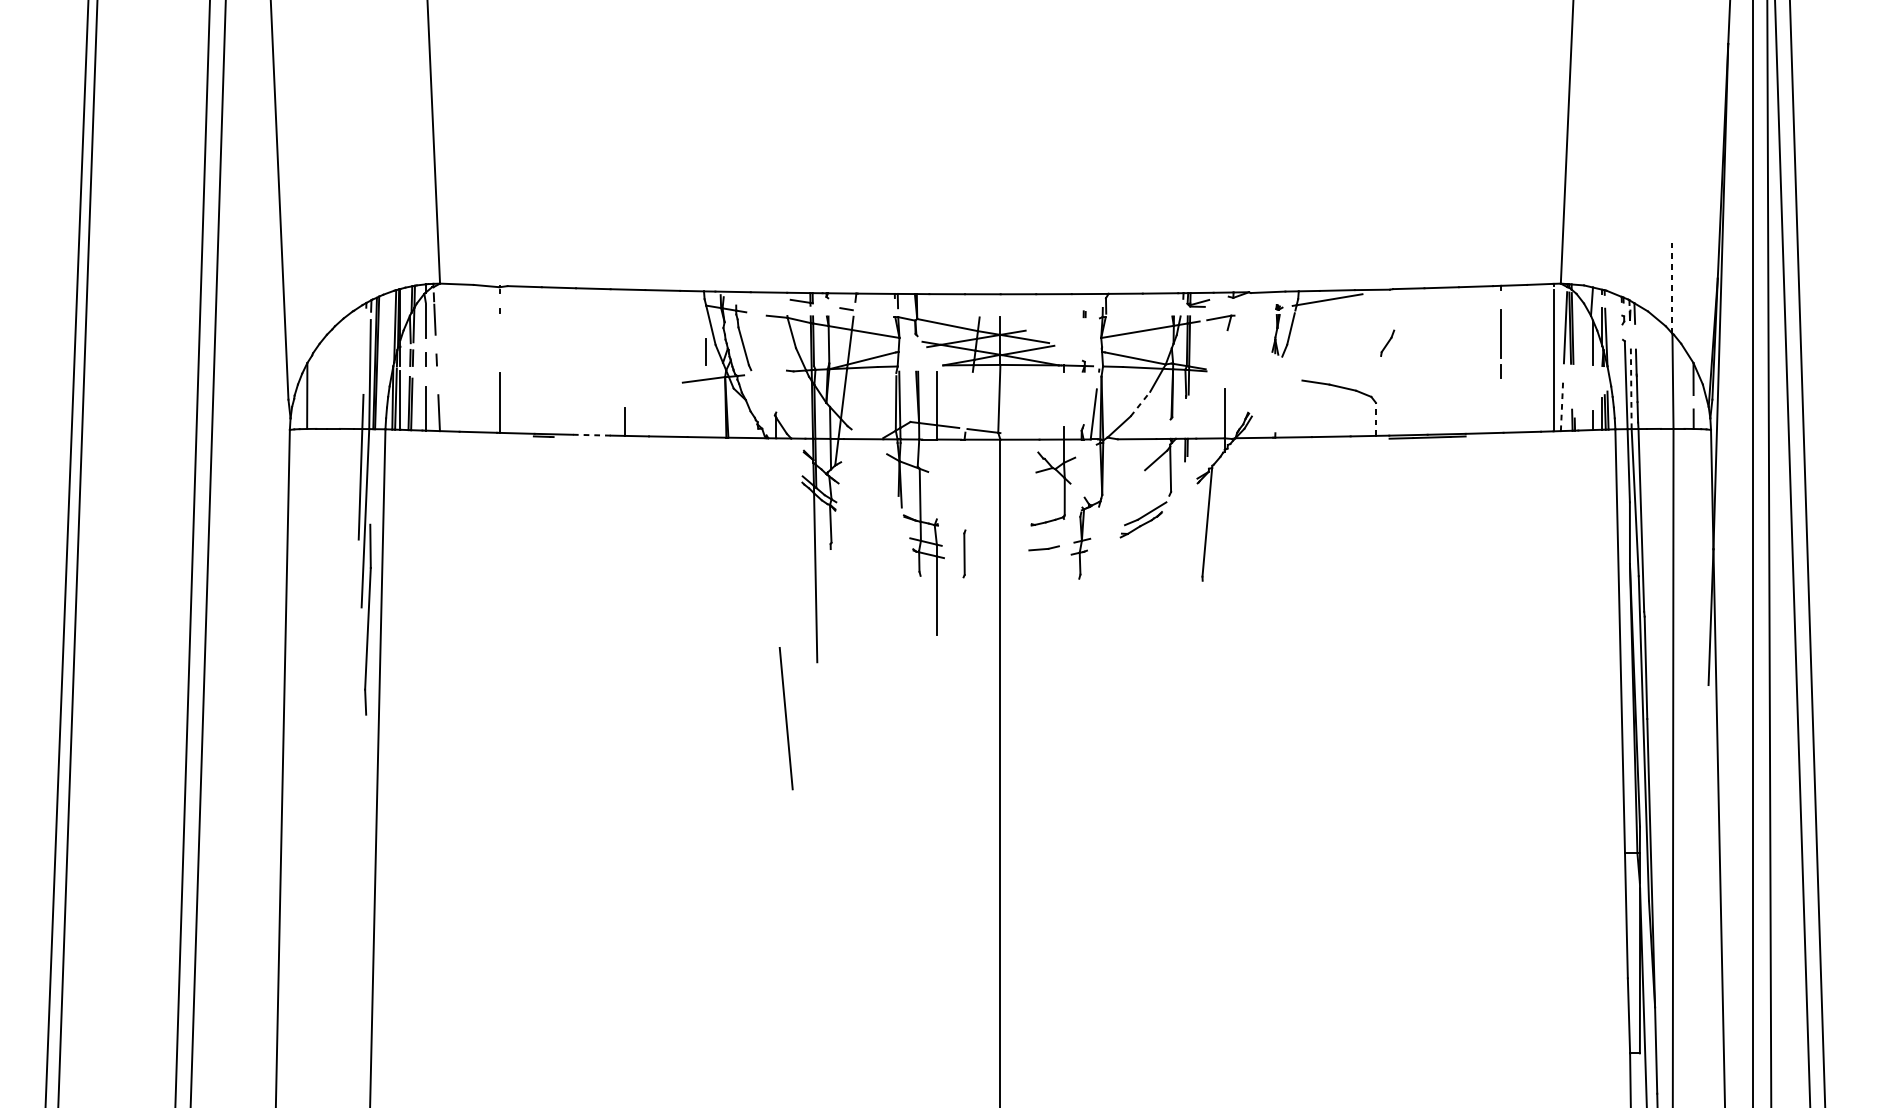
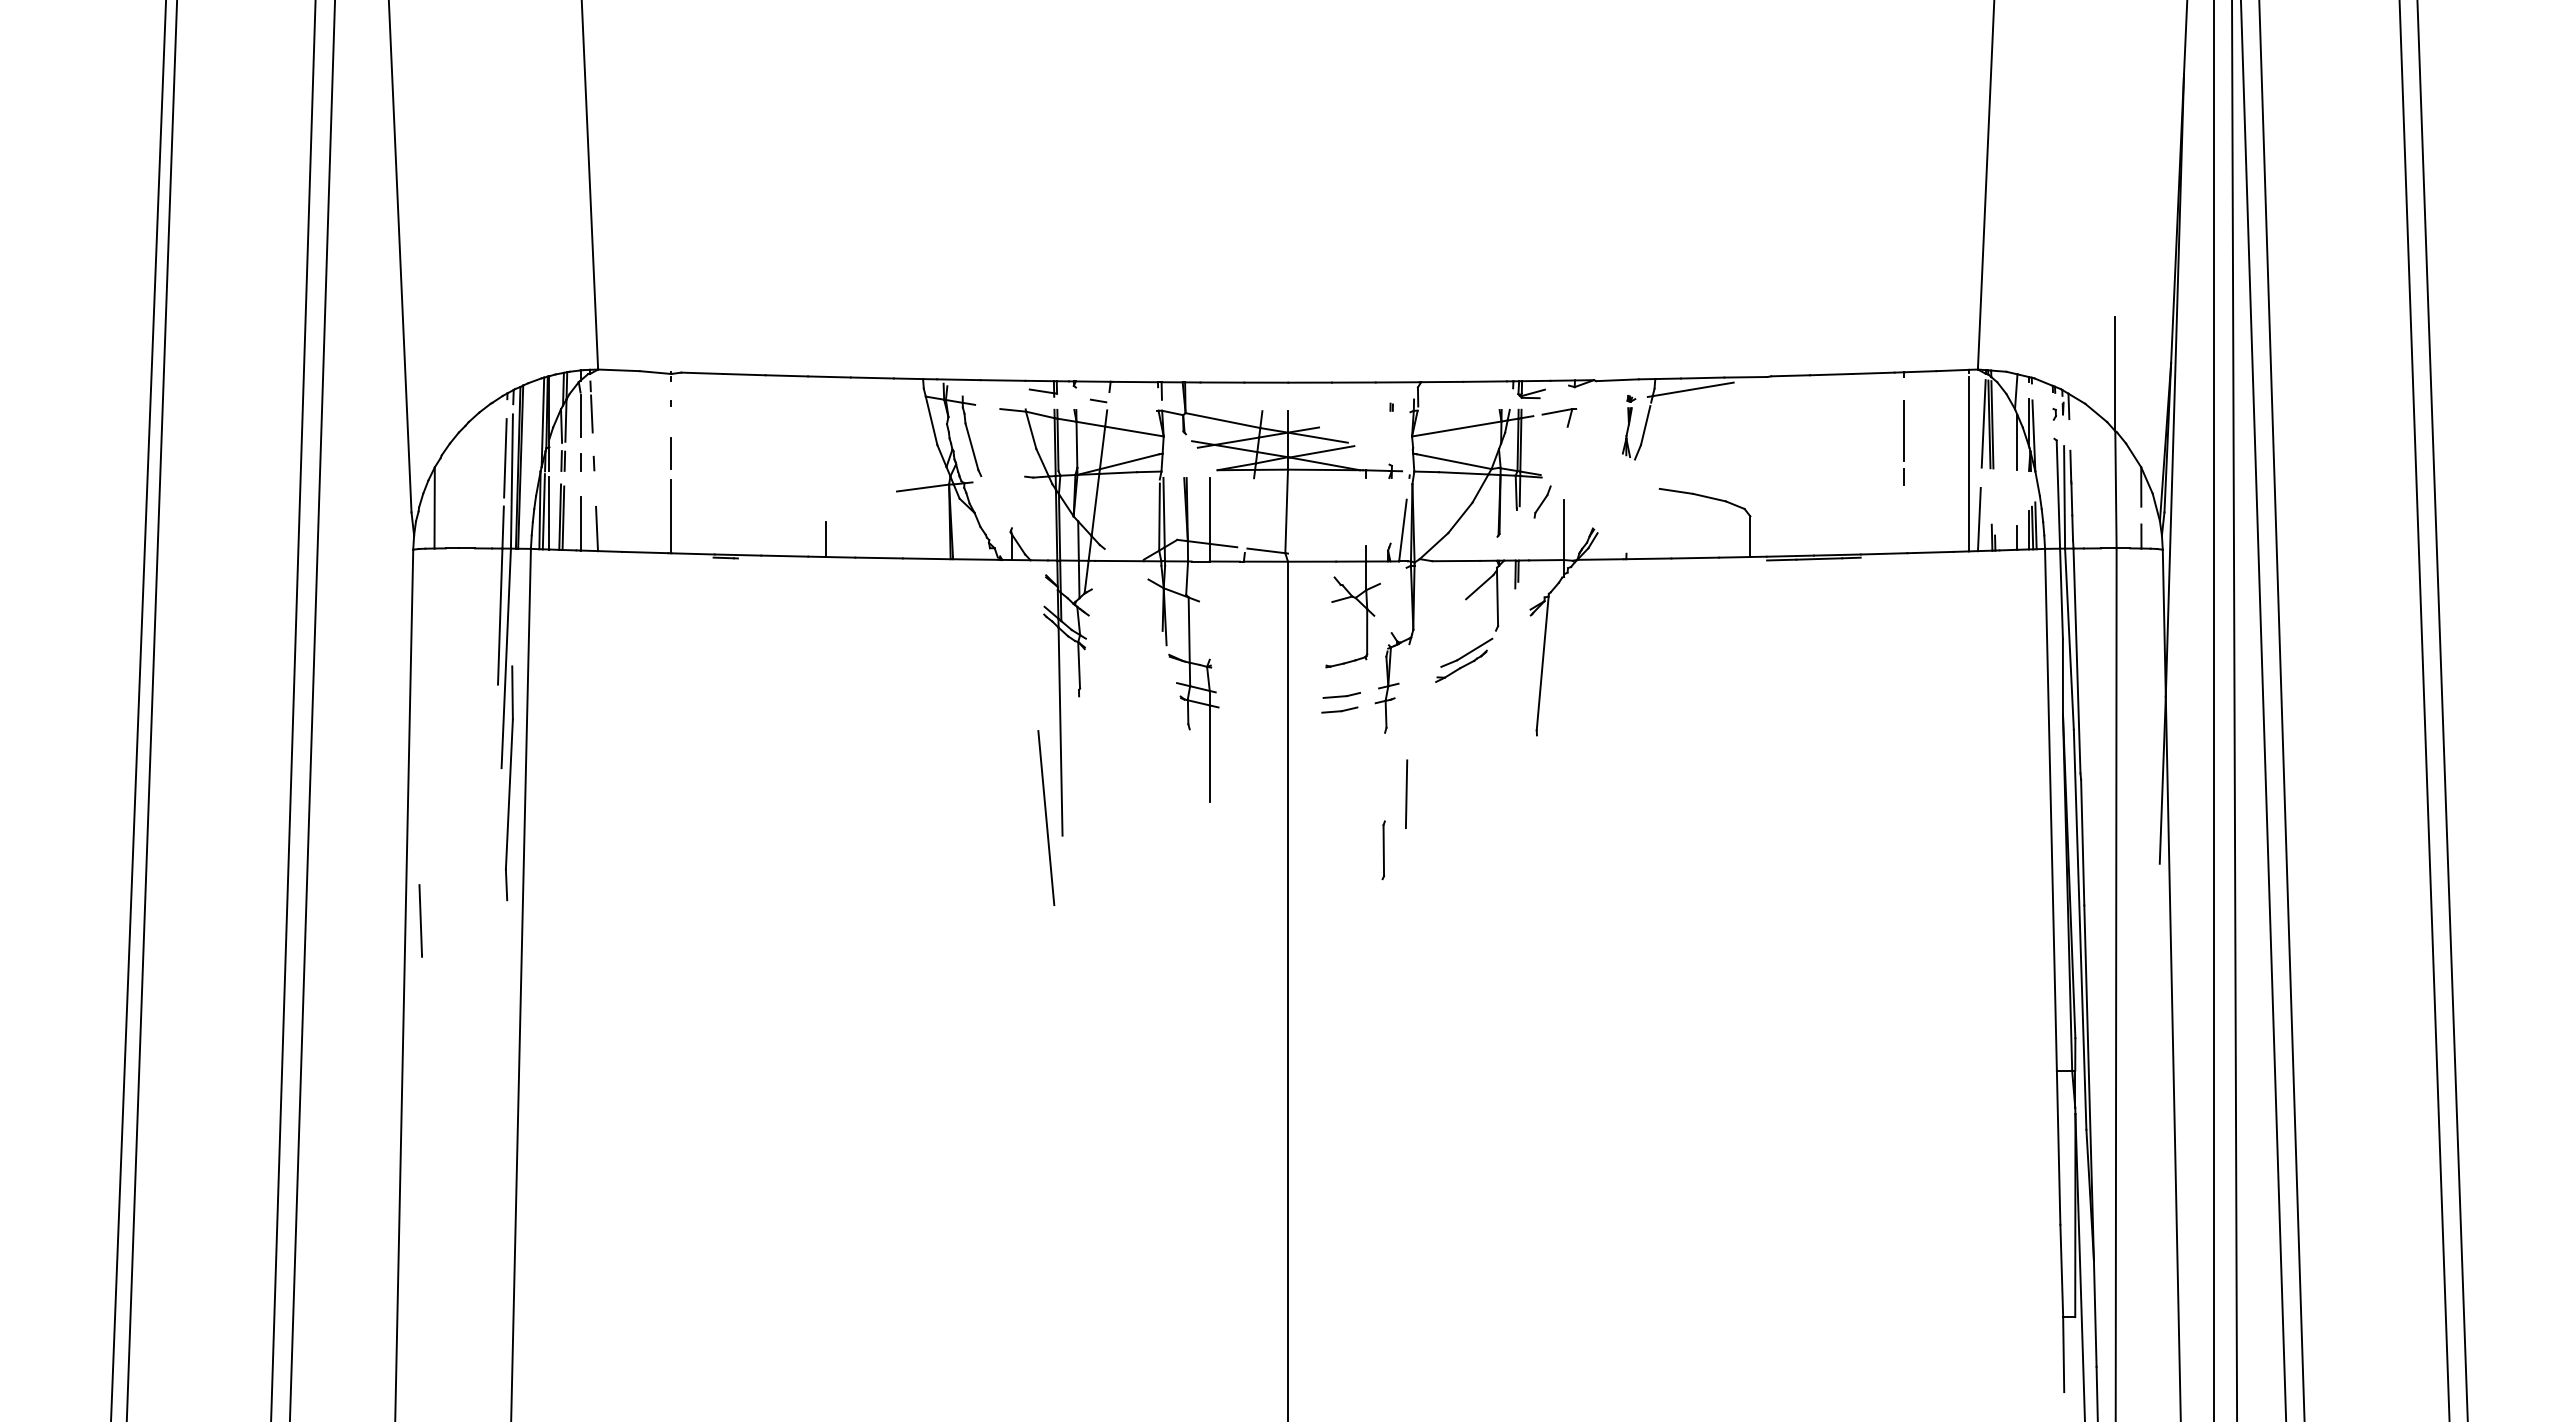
line: (1672, 286) -> (2115, 373), dashed -> solid
part: (1387, 342) -> (1542, 501), moved
line: (705, 351) -> (670, 453), moved
line: (364, 355) -> (505, 458), added
line: (1631, 386) -> (2064, 496), dashed -> solid
line: (1140, 403) -> (1460, 517), dashed -> solid
line: (1562, 405) -> (1979, 519), dashed -> solid
line: (1376, 419) -> (1750, 536), dashed -> solid
line: (591, 435) -> (784, 556), dashed -> solid
part: (964, 554) -> (1383, 850), moved
part: (1042, 559) -> (1339, 709), added
line: (1096, 628) -> (1406, 794), added
line: (786, 718) -> (1046, 817), moved
line: (295, 731) -> (420, 920), added

